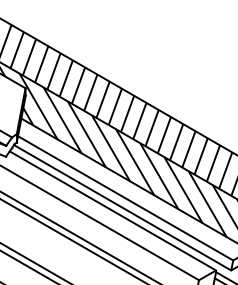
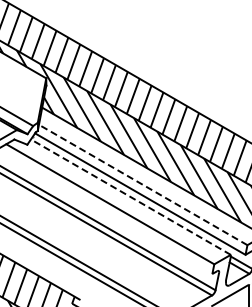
line: (124, 197) -> (142, 184), solid -> dashed
line: (112, 210) -> (130, 196), solid -> dashed

